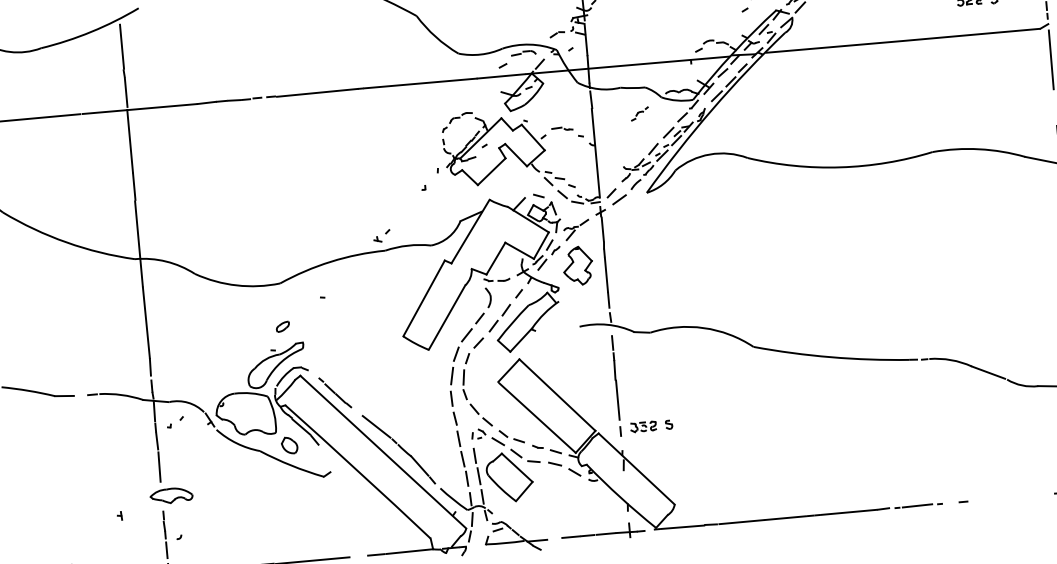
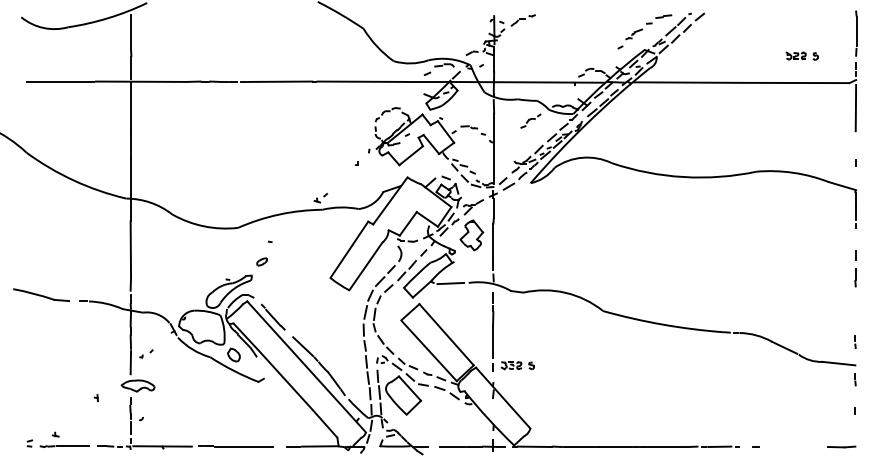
part: (639, 113) -> (530, 120), size x1.43
part: (282, 326) -> (261, 261), moved
line: (556, 329) -> (450, 283), added
part: (175, 421) -> (146, 353), moved

